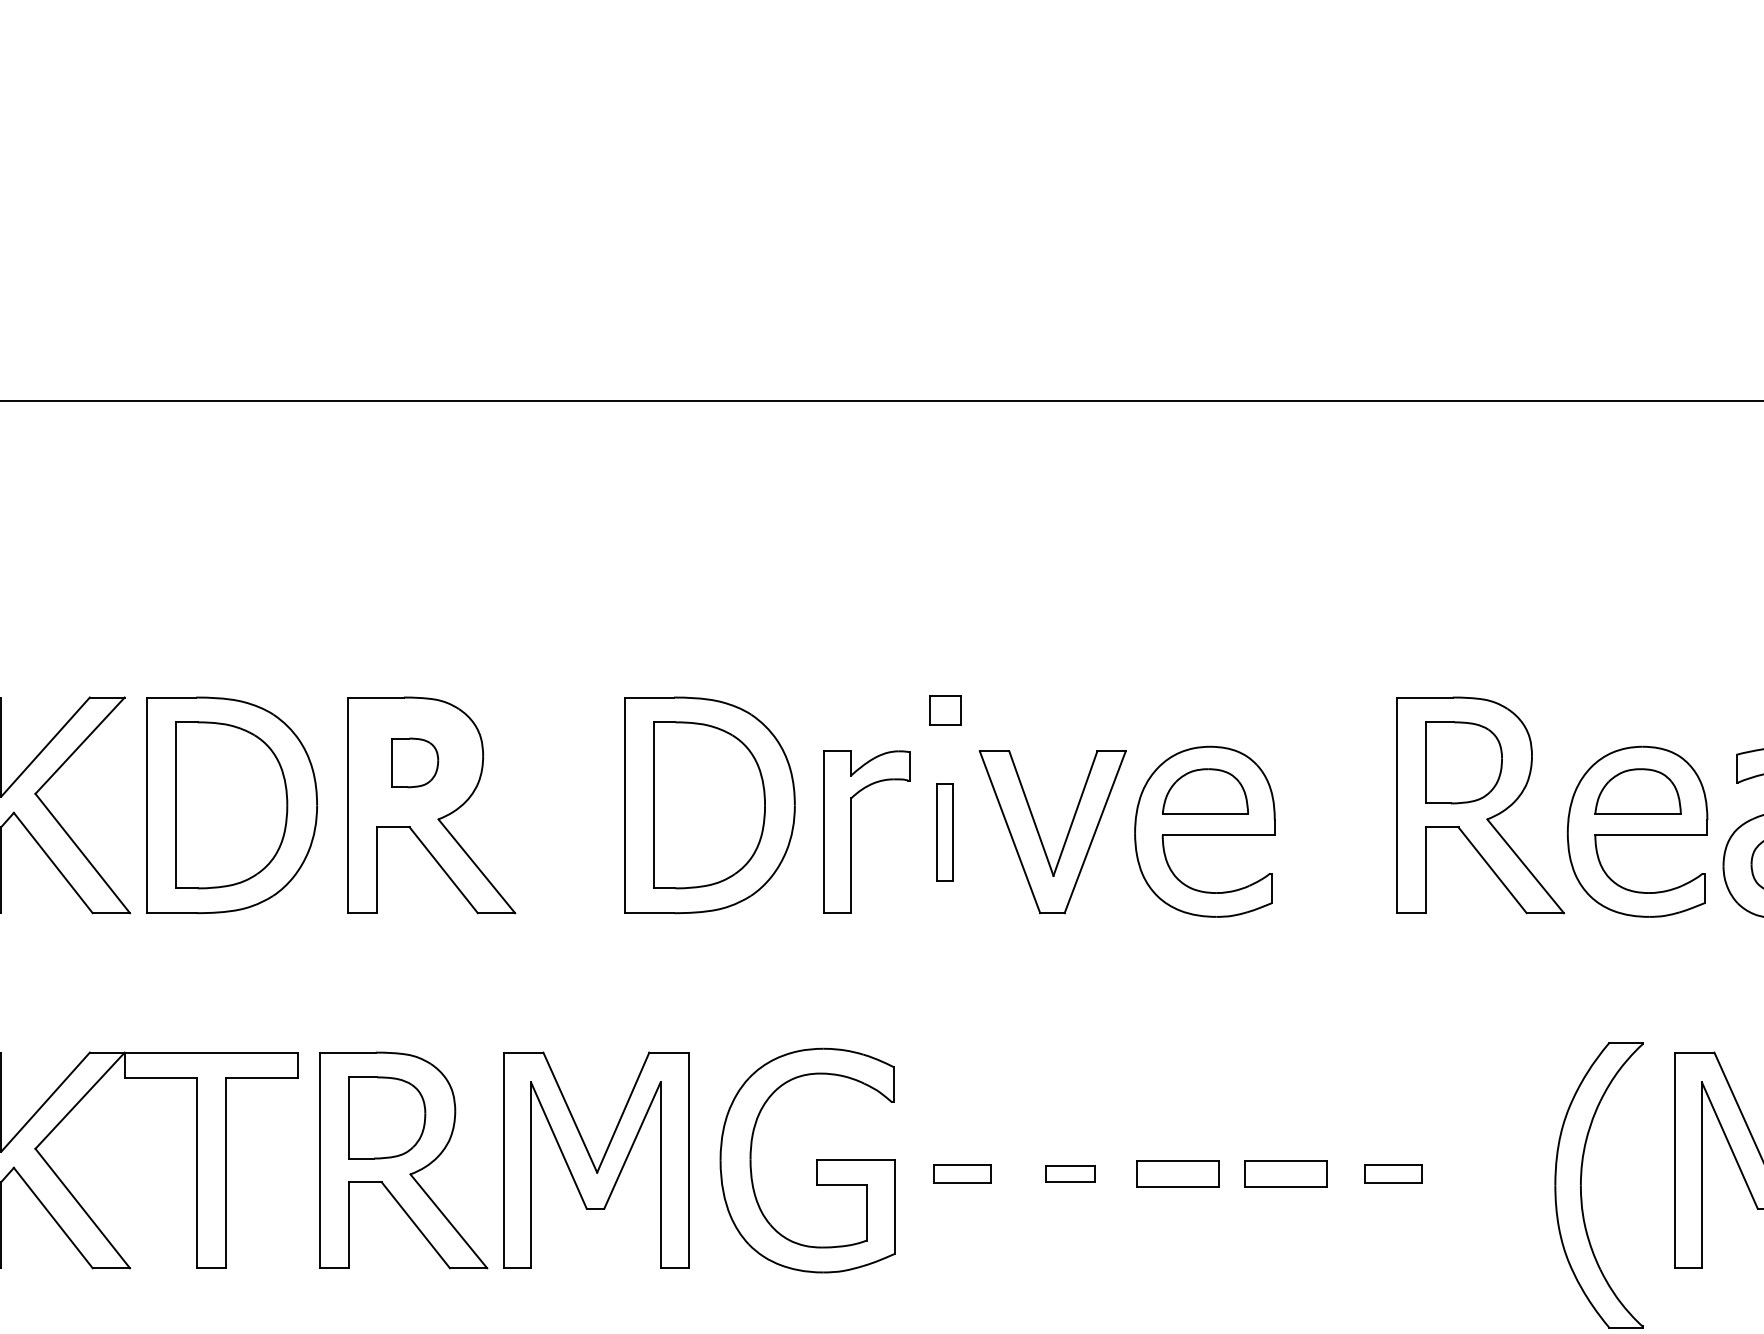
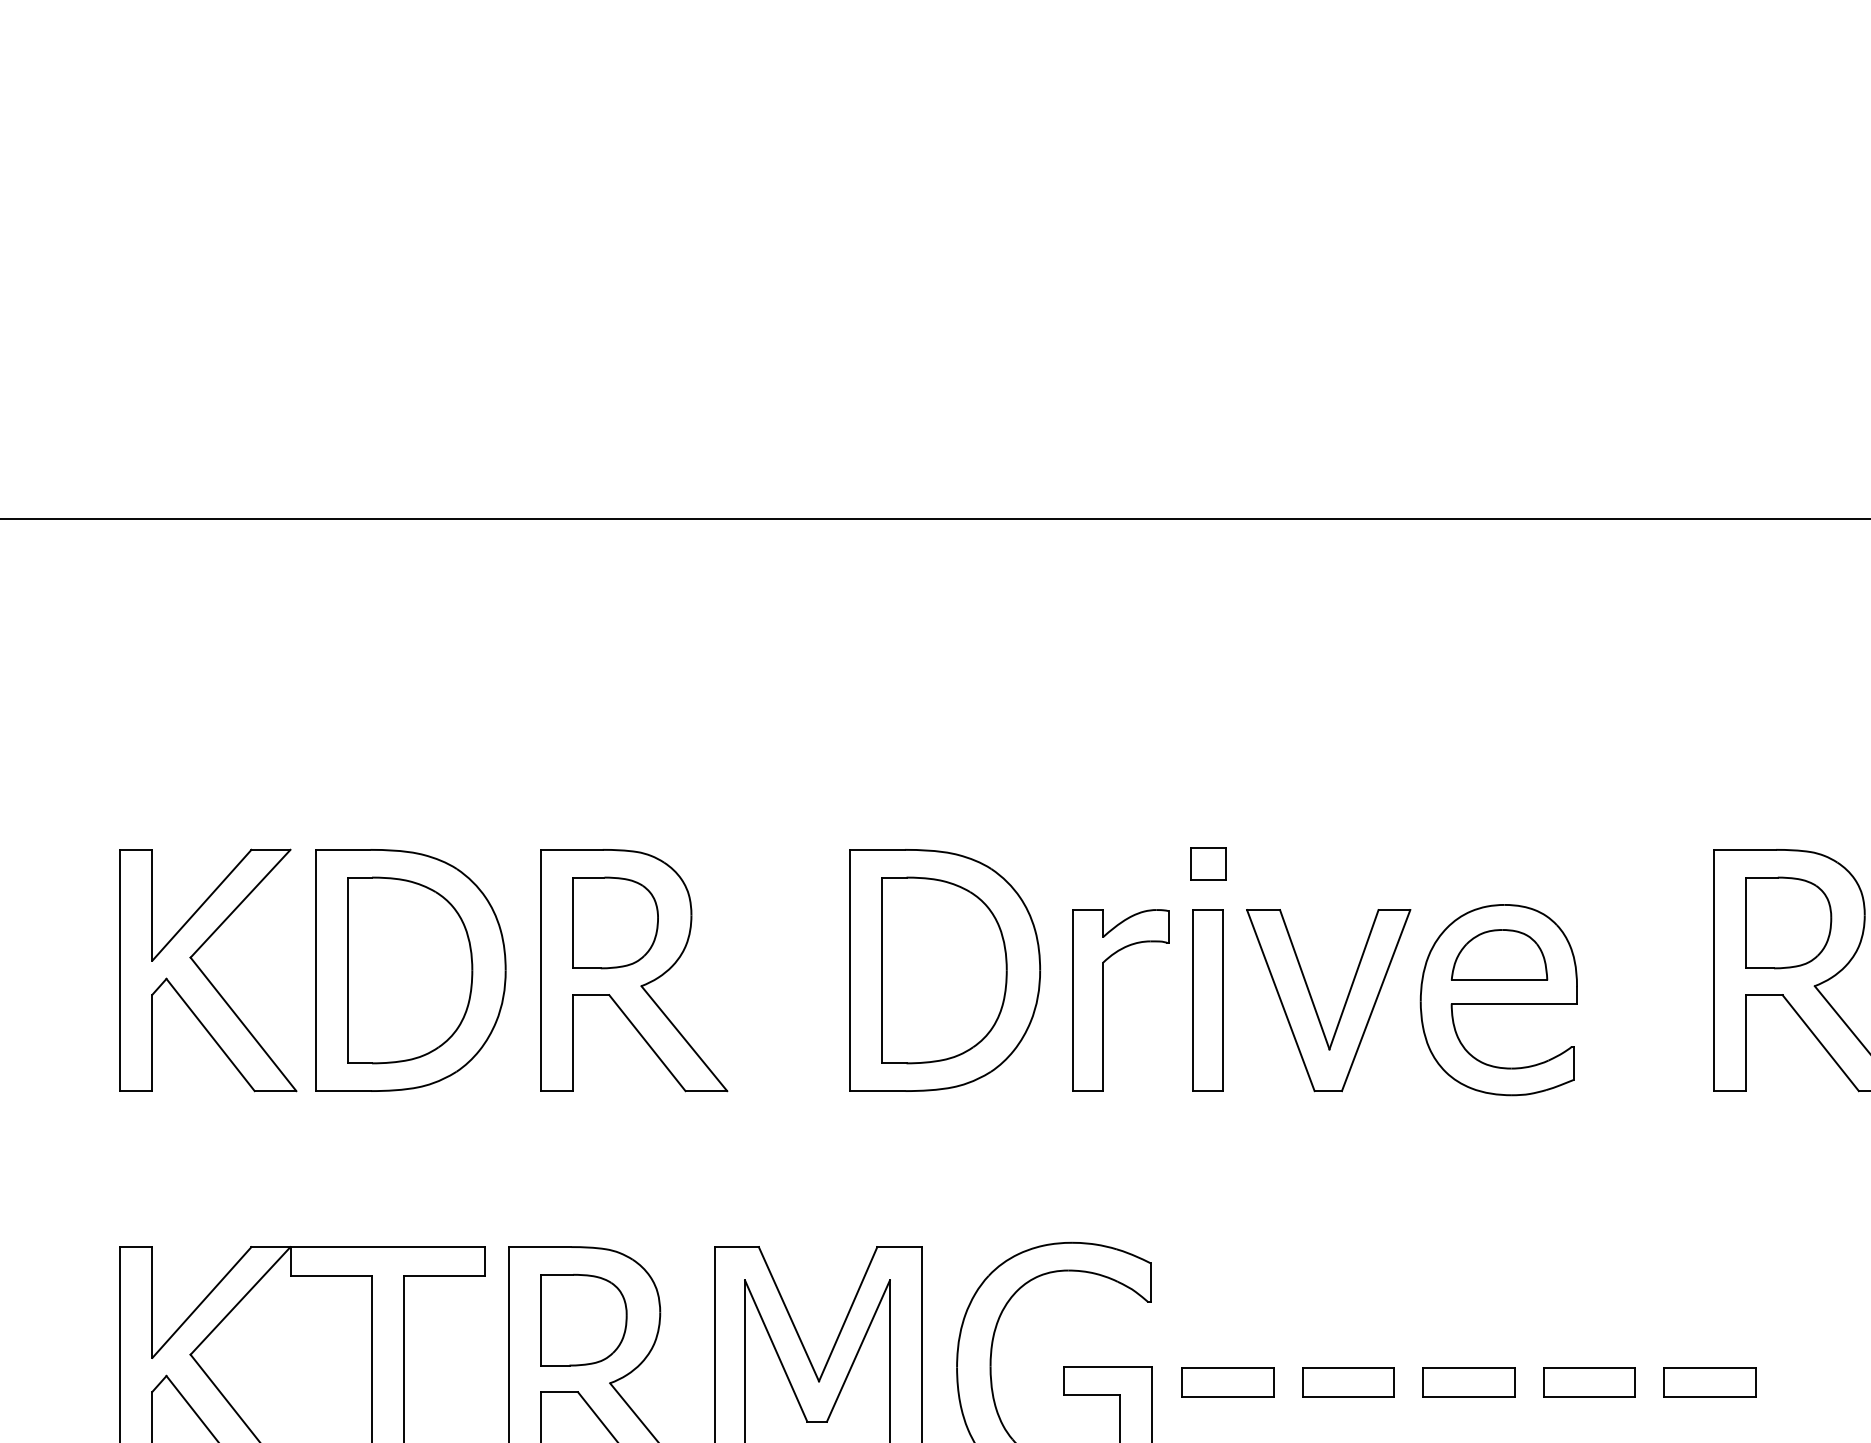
part: (415, 762) -> (615, 922), size x1.67
part: (944, 831) -> (1207, 999), size x1.67
part: (962, 1173) -> (1227, 1382), size x1.43
part: (1070, 1173) -> (1348, 1382), size x1.67
part: (1393, 1173) -> (1709, 1382), size x1.43

